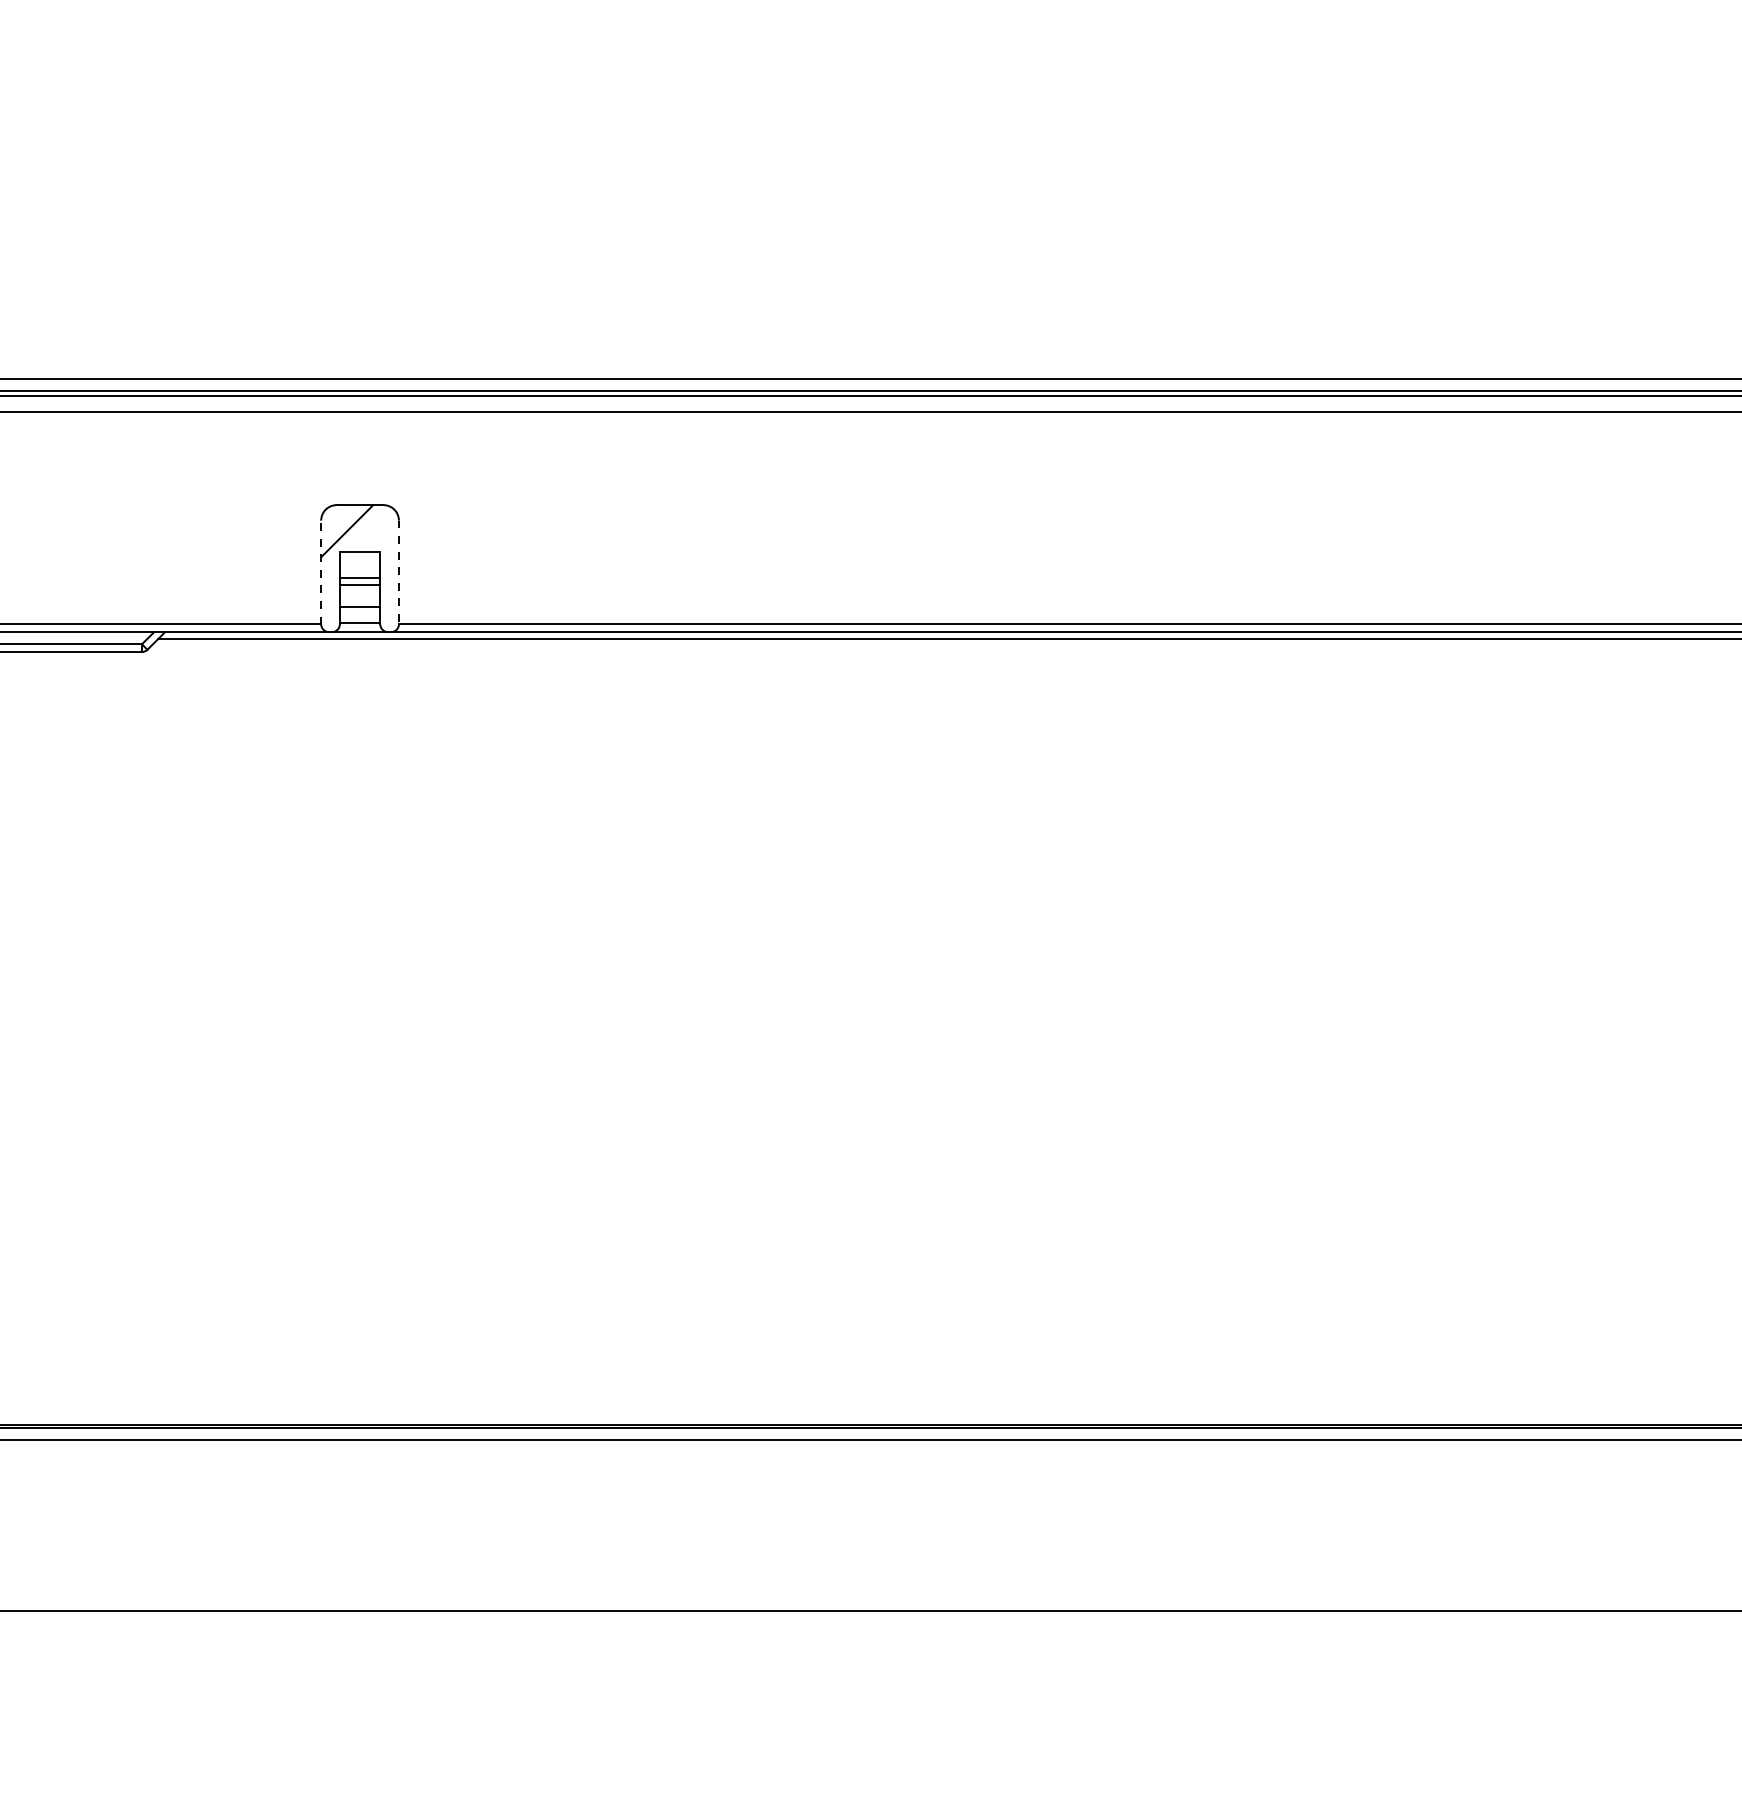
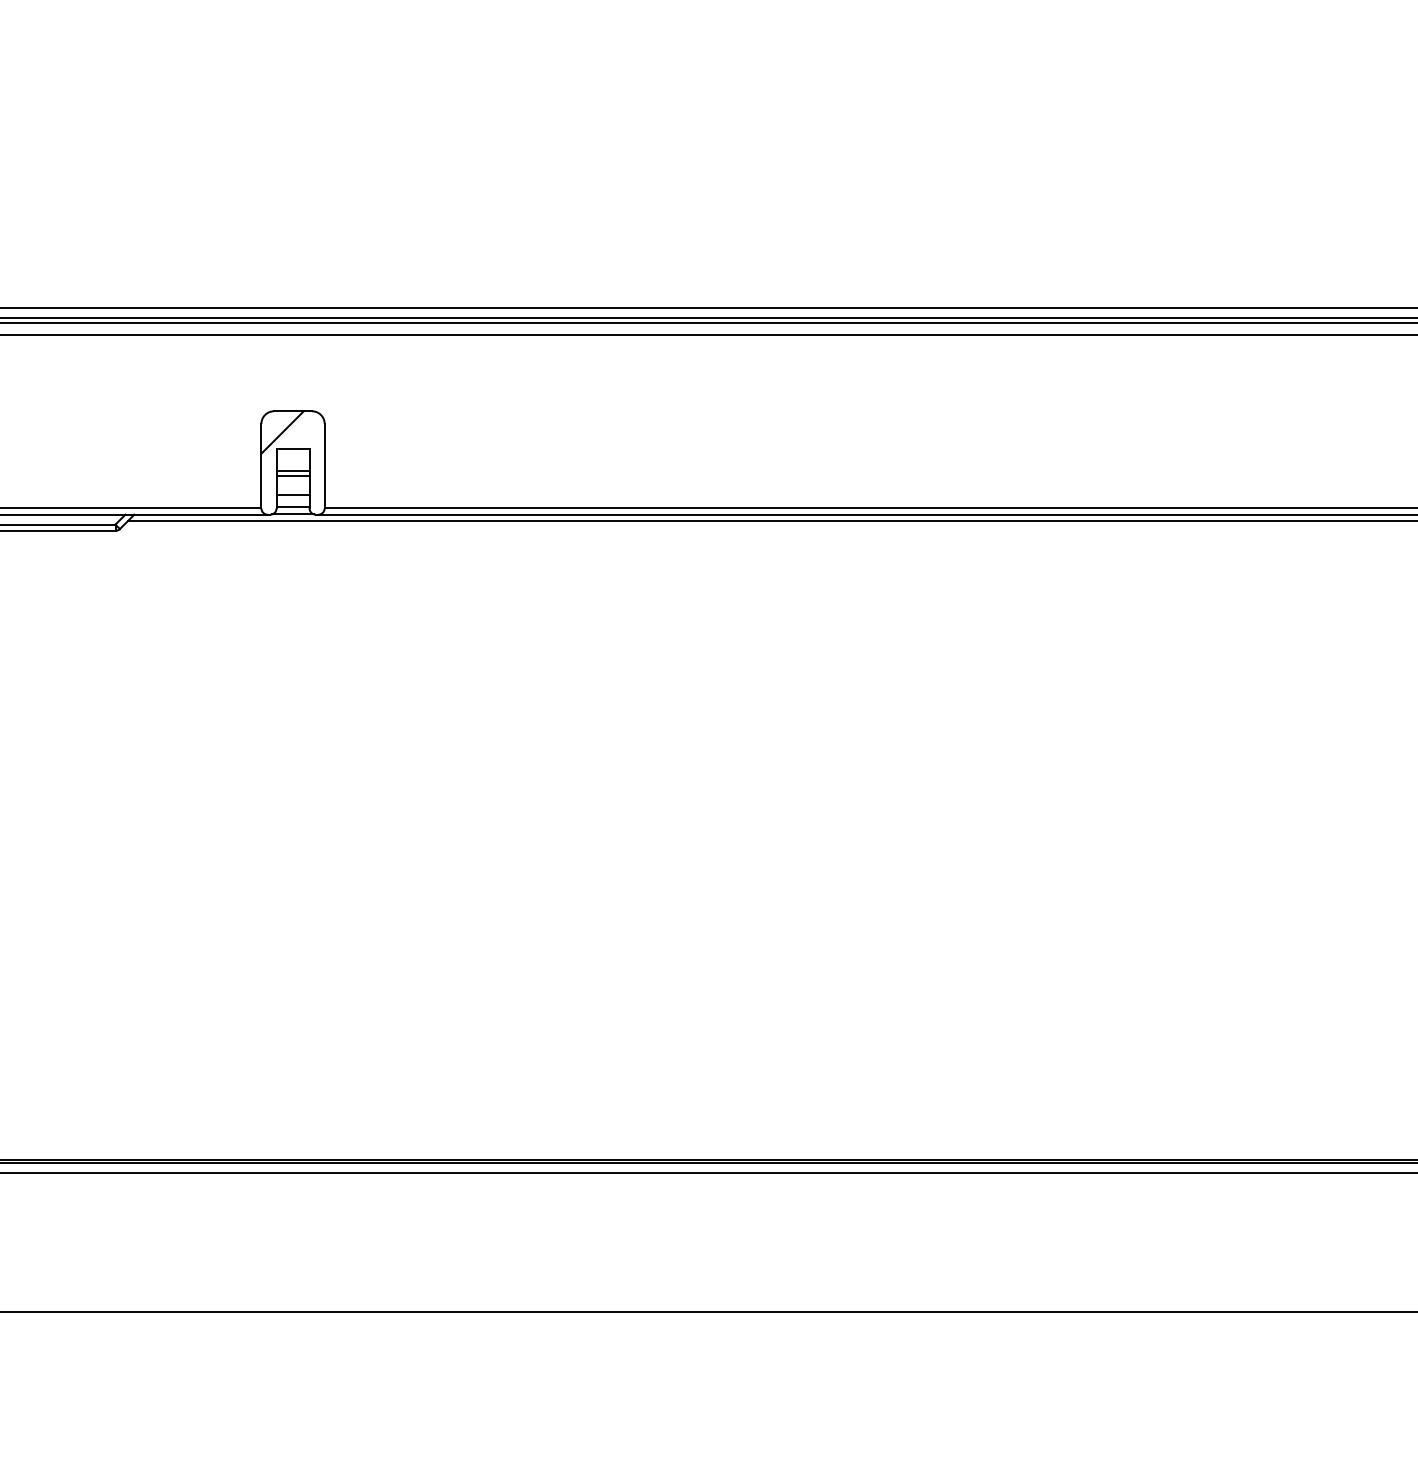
line: (321, 572) -> (261, 466), dashed -> solid
line: (398, 572) -> (324, 466), dashed -> solid

